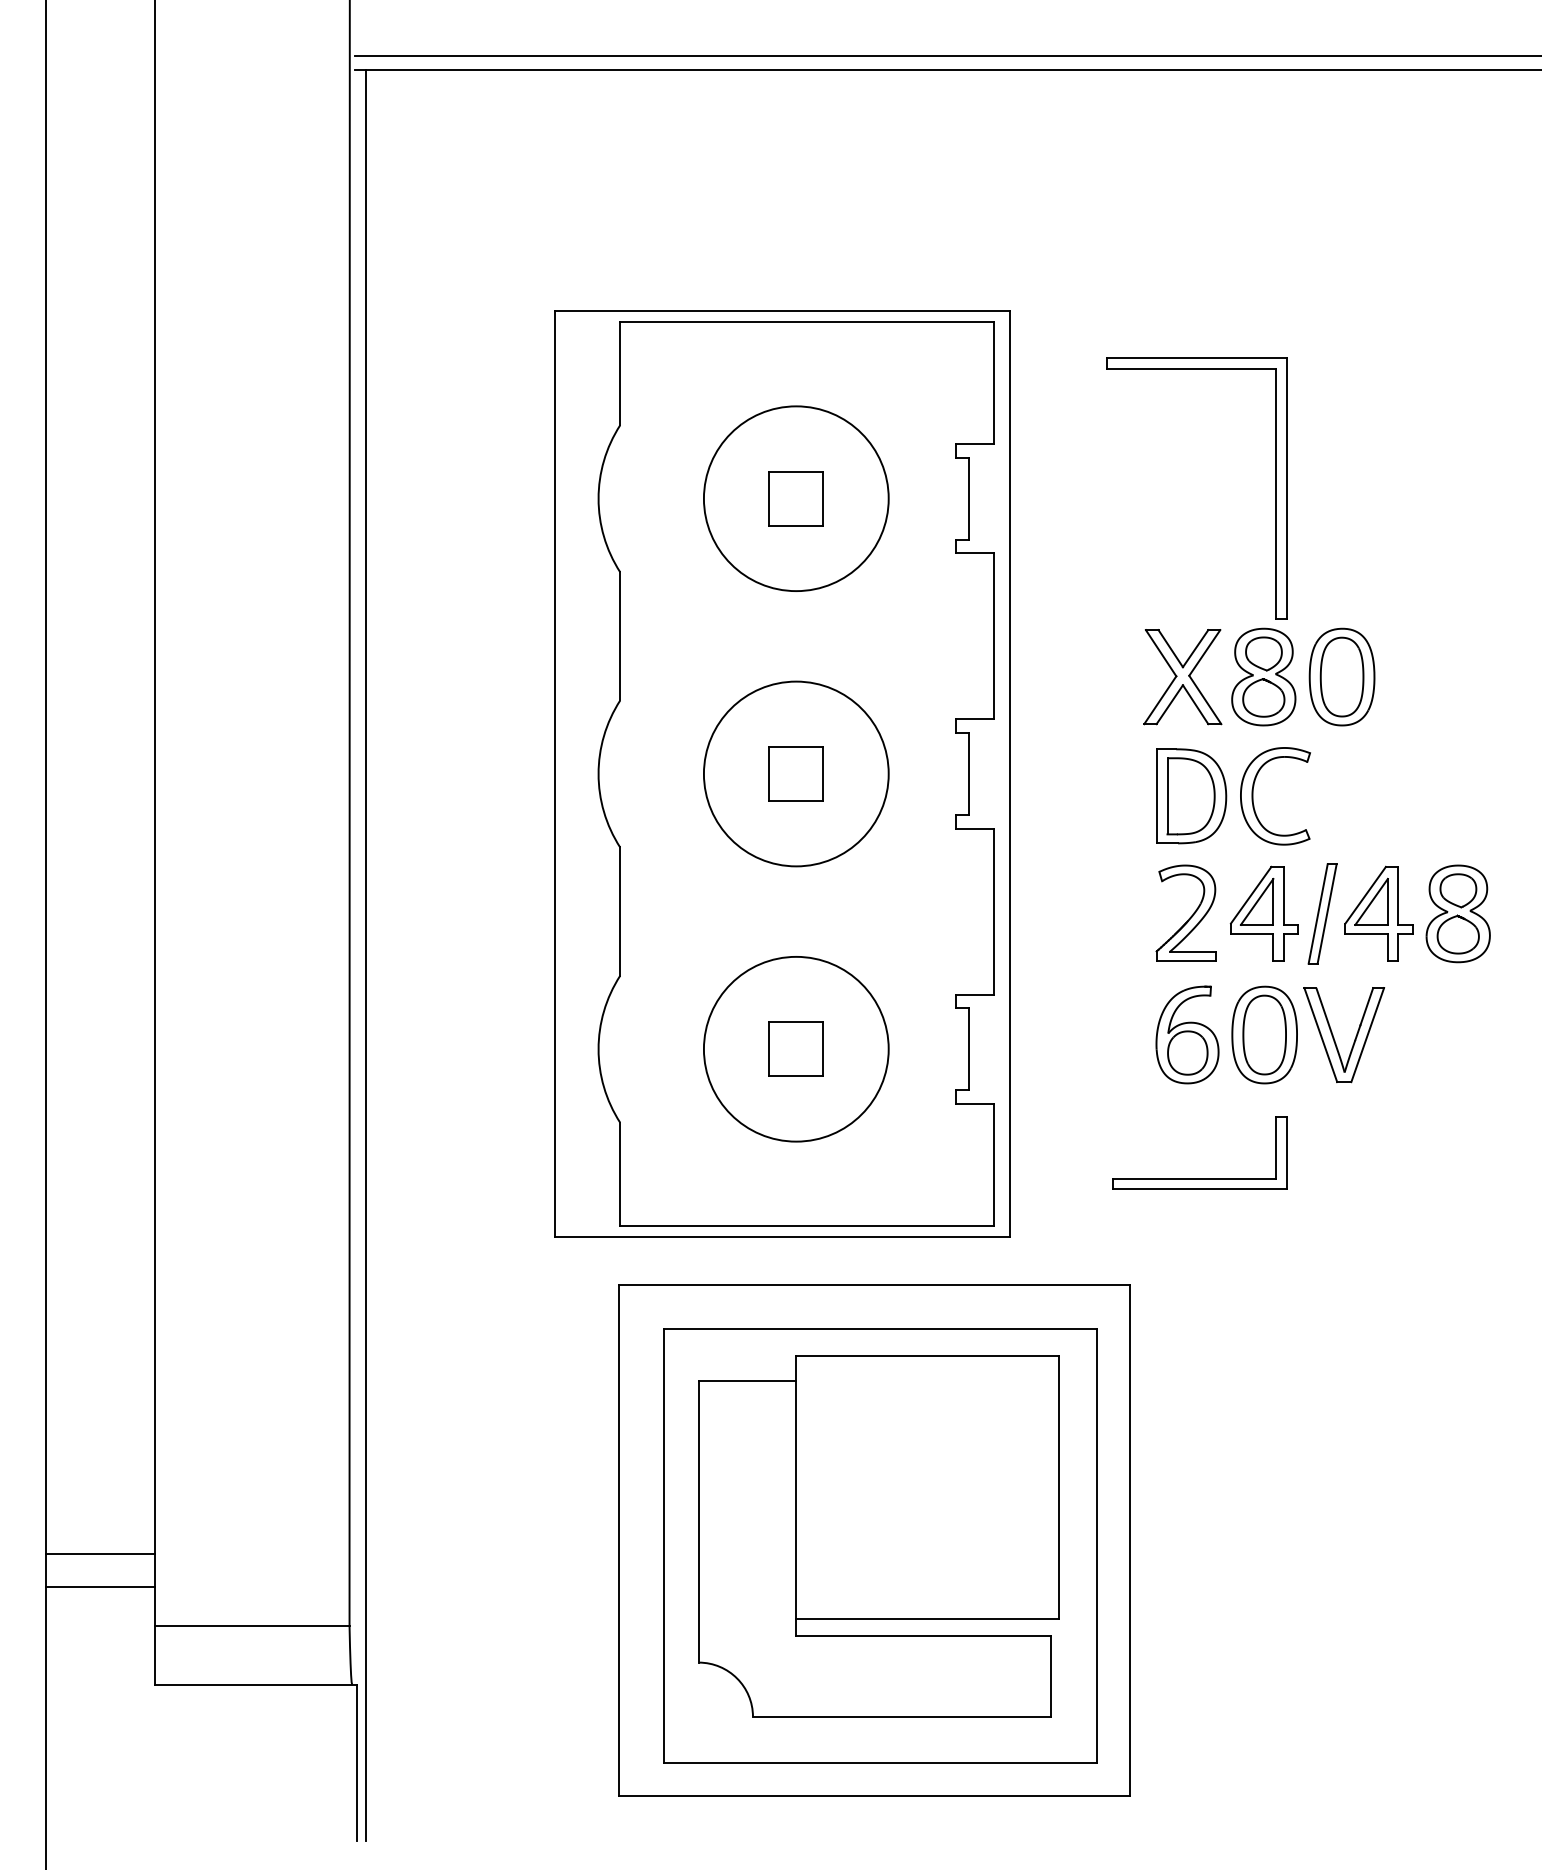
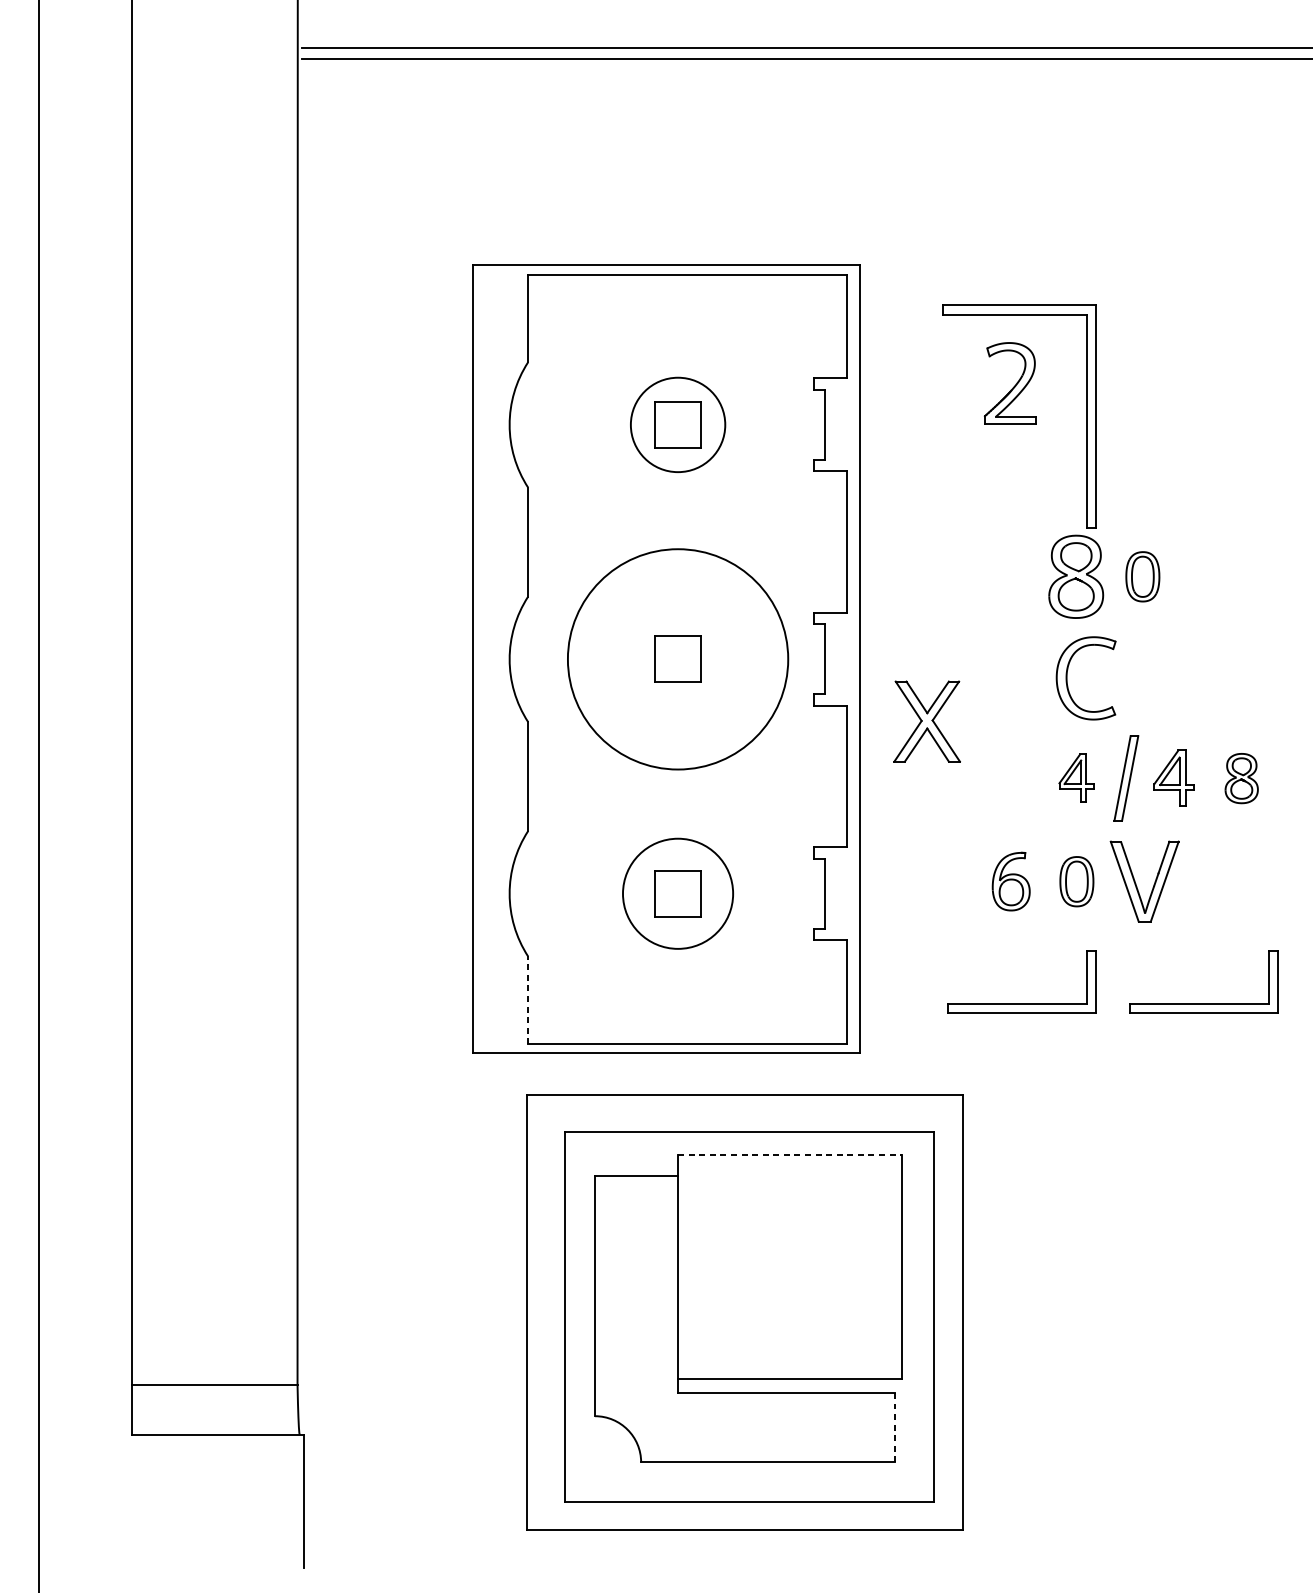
circle: (795, 498) -> (677, 424), size x0.6
part: (1341, 676) -> (1142, 576), size x0.6
part: (1182, 677) -> (926, 721), moved
circle: (795, 773) -> (677, 658), size x1.4
part: (1191, 796) -> (1014, 678), removed
part: (1263, 913) -> (1075, 778), size x0.6
part: (1378, 913) -> (1173, 778), size x0.7
part: (1457, 913) -> (1241, 778), size x0.6
part: (1190, 916) -> (1013, 386), moved
line: (366, 955) -> (311, 813), removed
part: (1187, 1034) -> (1011, 881), size x0.7
part: (1264, 1034) -> (1076, 881), size x0.6
circle: (795, 1048) -> (677, 893), size x0.7
line: (620, 1174) -> (528, 1000), solid -> dashed
part: (1413, 1178) -> (1203, 1003), added
line: (928, 1356) -> (790, 1155), solid -> dashed
line: (100, 1554) -> (85, 1324), removed
line: (100, 1586) -> (85, 1351), removed
line: (1050, 1676) -> (894, 1428), solid -> dashed

